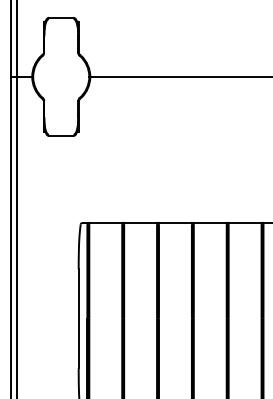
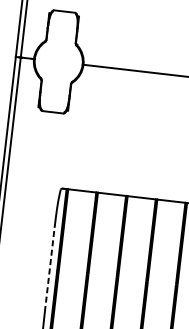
line: (78, 318) -> (49, 269), solid -> dashed

